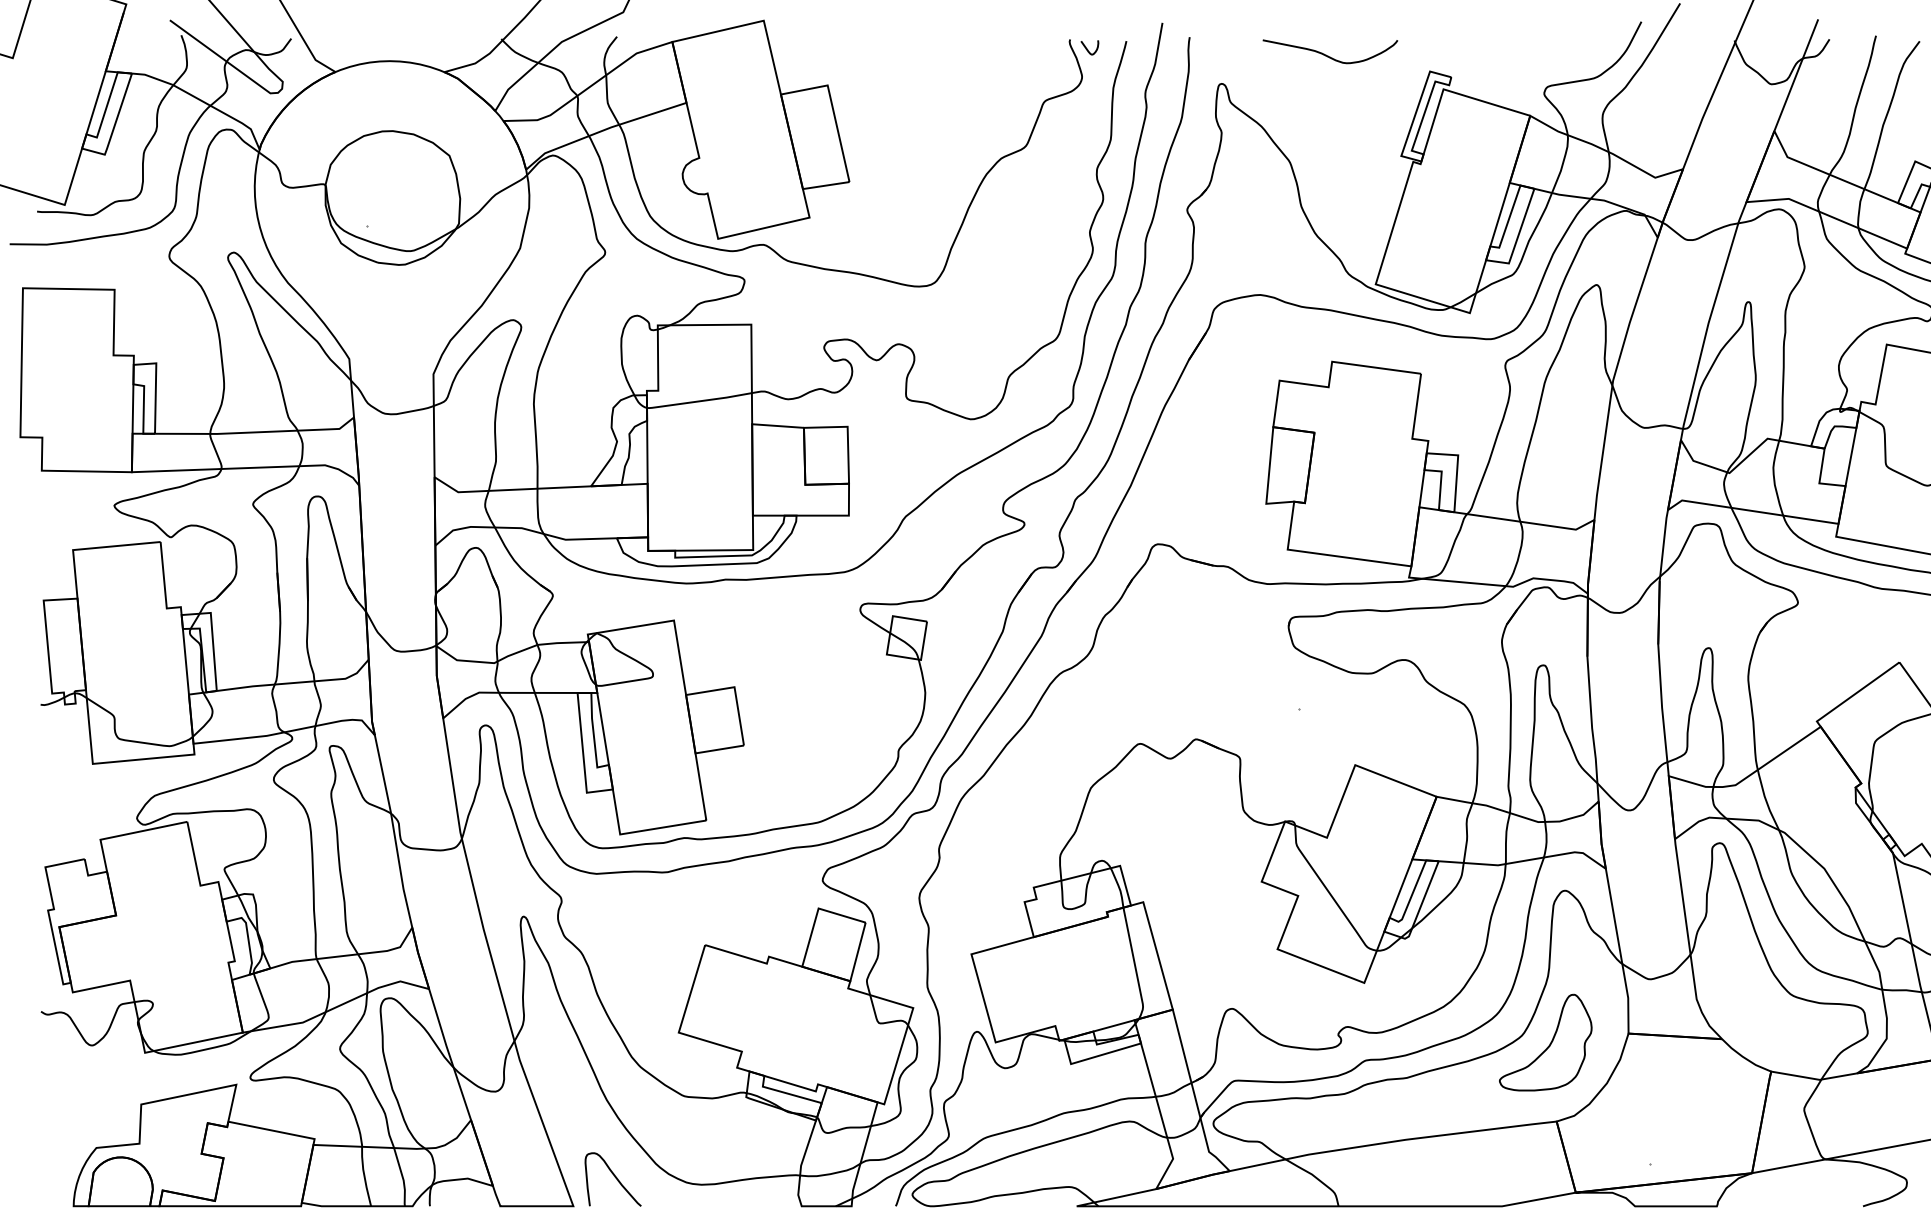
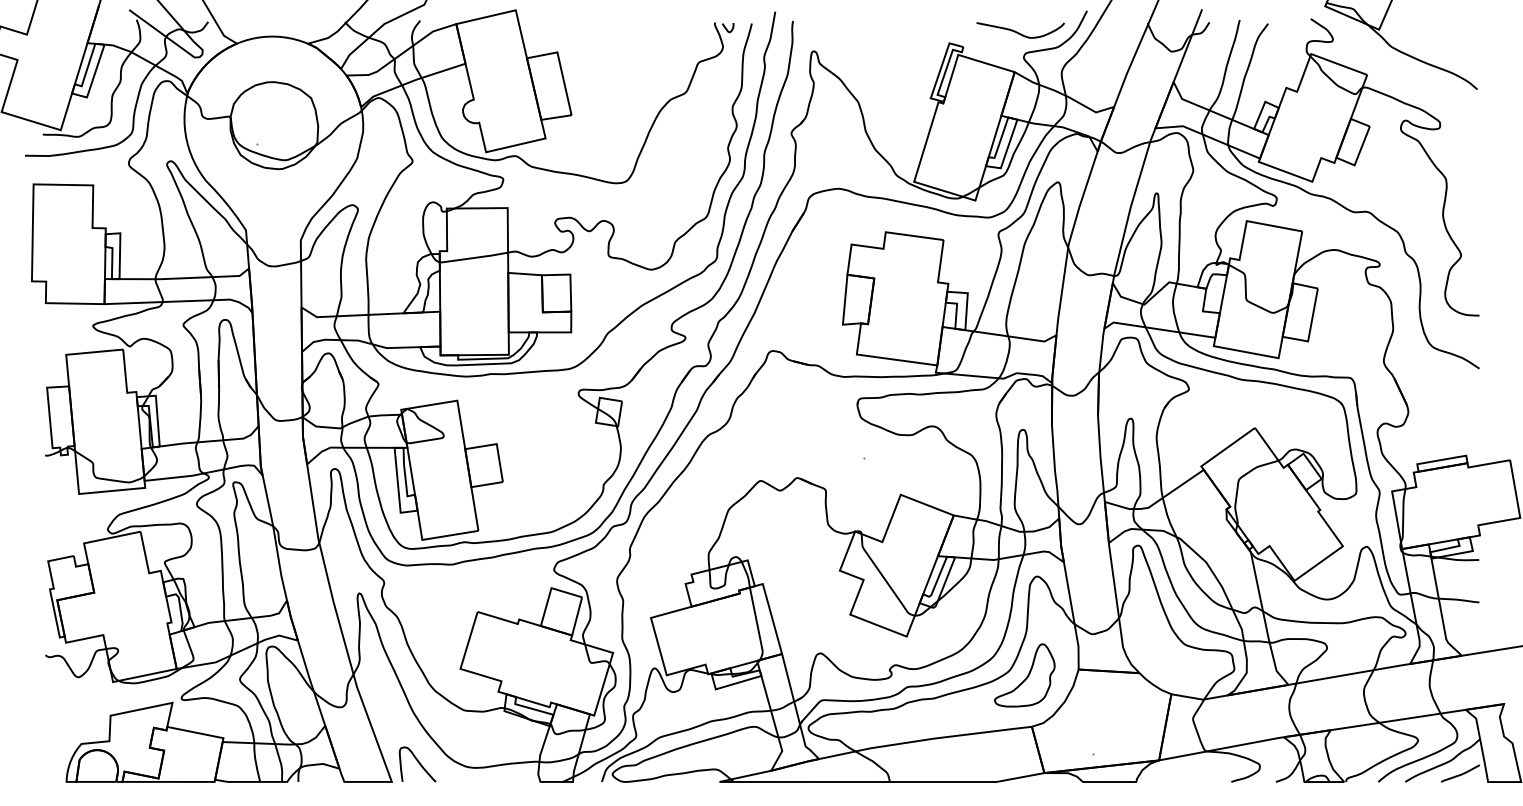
curve: (1328, 54) -> (1019, 32), moved

